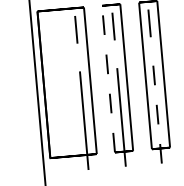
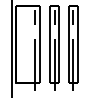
line: (108, 78) -> (49, 44), dashed -> solid
line: (157, 114) -> (73, 65), dashed -> solid

